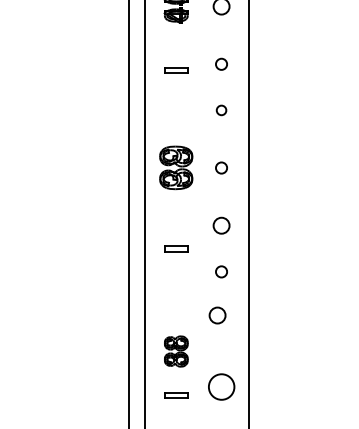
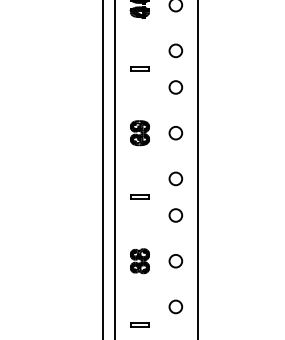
circle: (221, 64) -> (175, 51), size x1.43
part: (176, 70) -> (140, 69), moved
circle: (221, 110) -> (175, 87), size x1.67
circle: (221, 167) -> (175, 132), size x1.43
part: (176, 168) -> (140, 133), size x0.71
circle: (221, 271) -> (175, 215), size x1.43
circle: (217, 315) -> (175, 261), moved
part: (176, 351) -> (140, 261), moved
circle: (221, 387) -> (175, 307), size x0.62
part: (176, 395) -> (140, 325), moved

